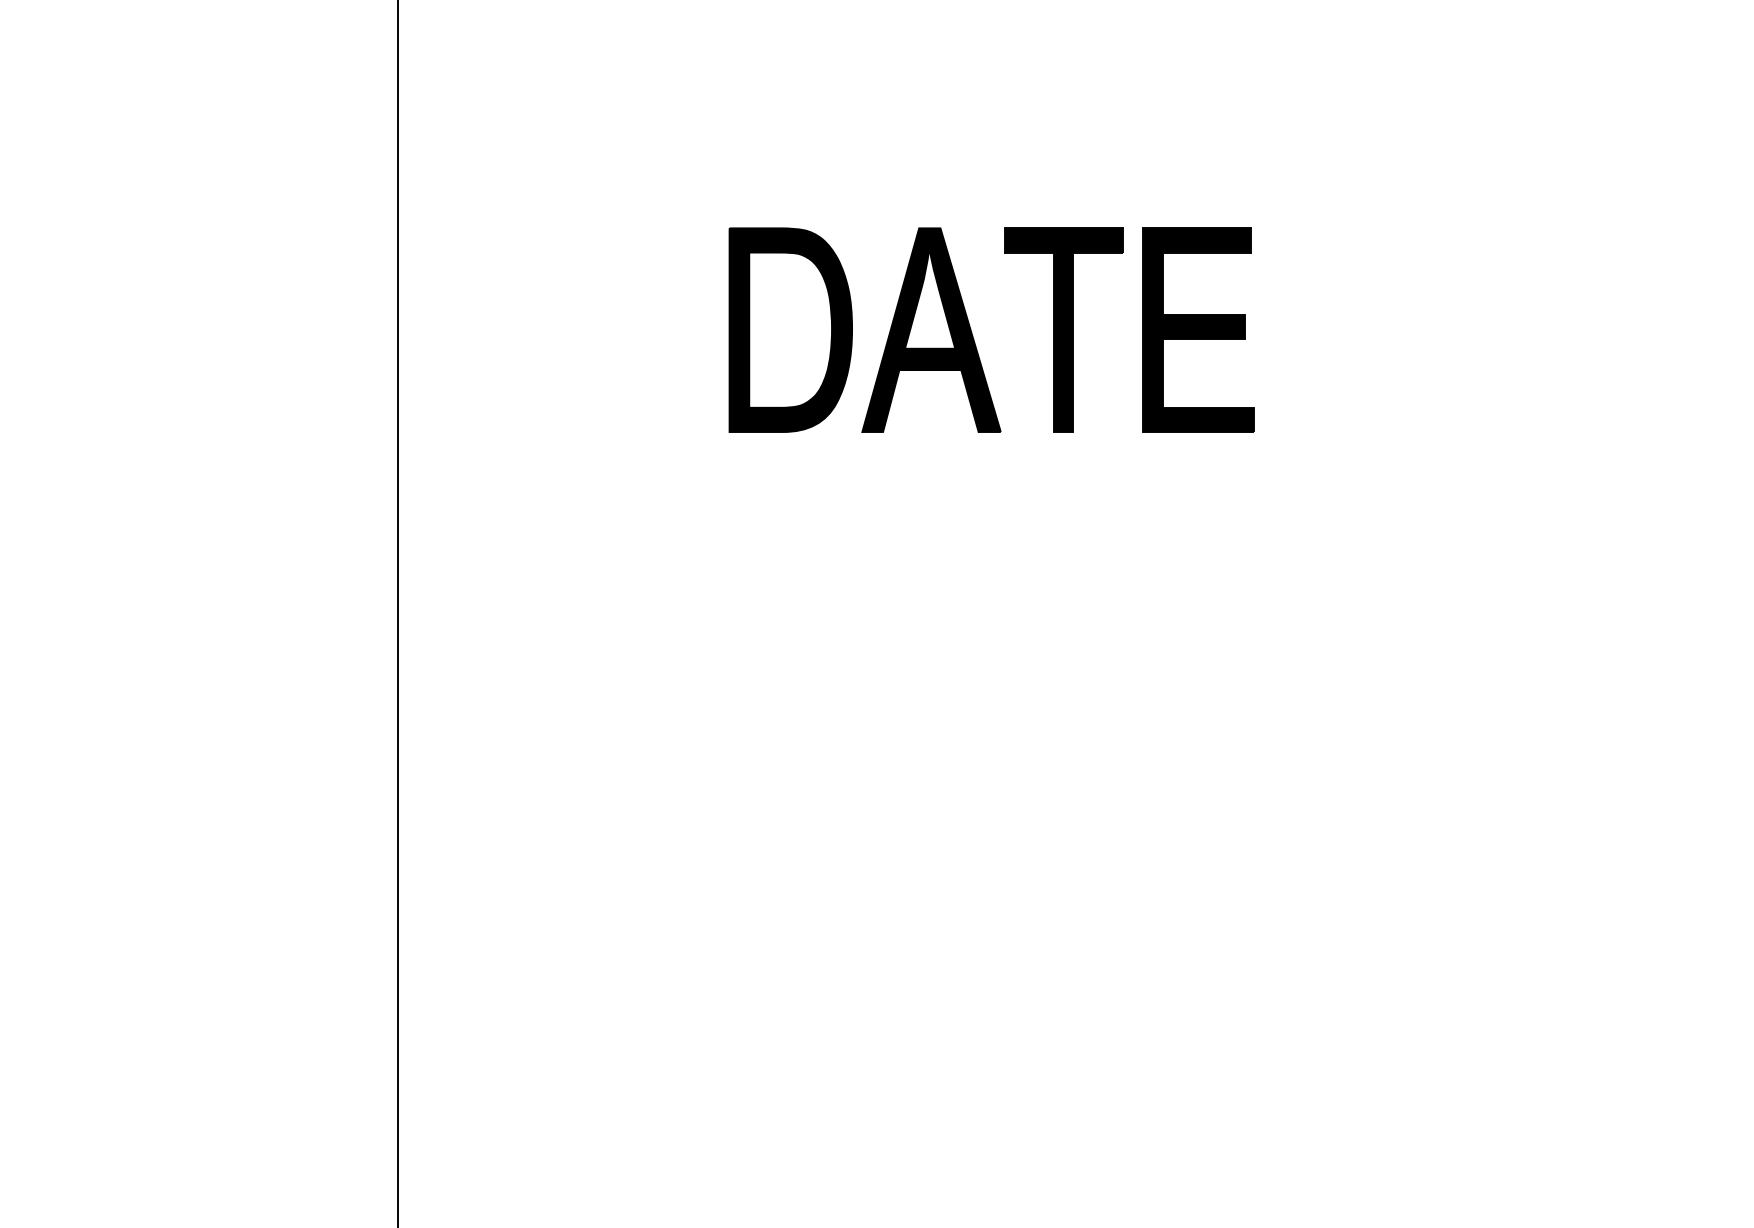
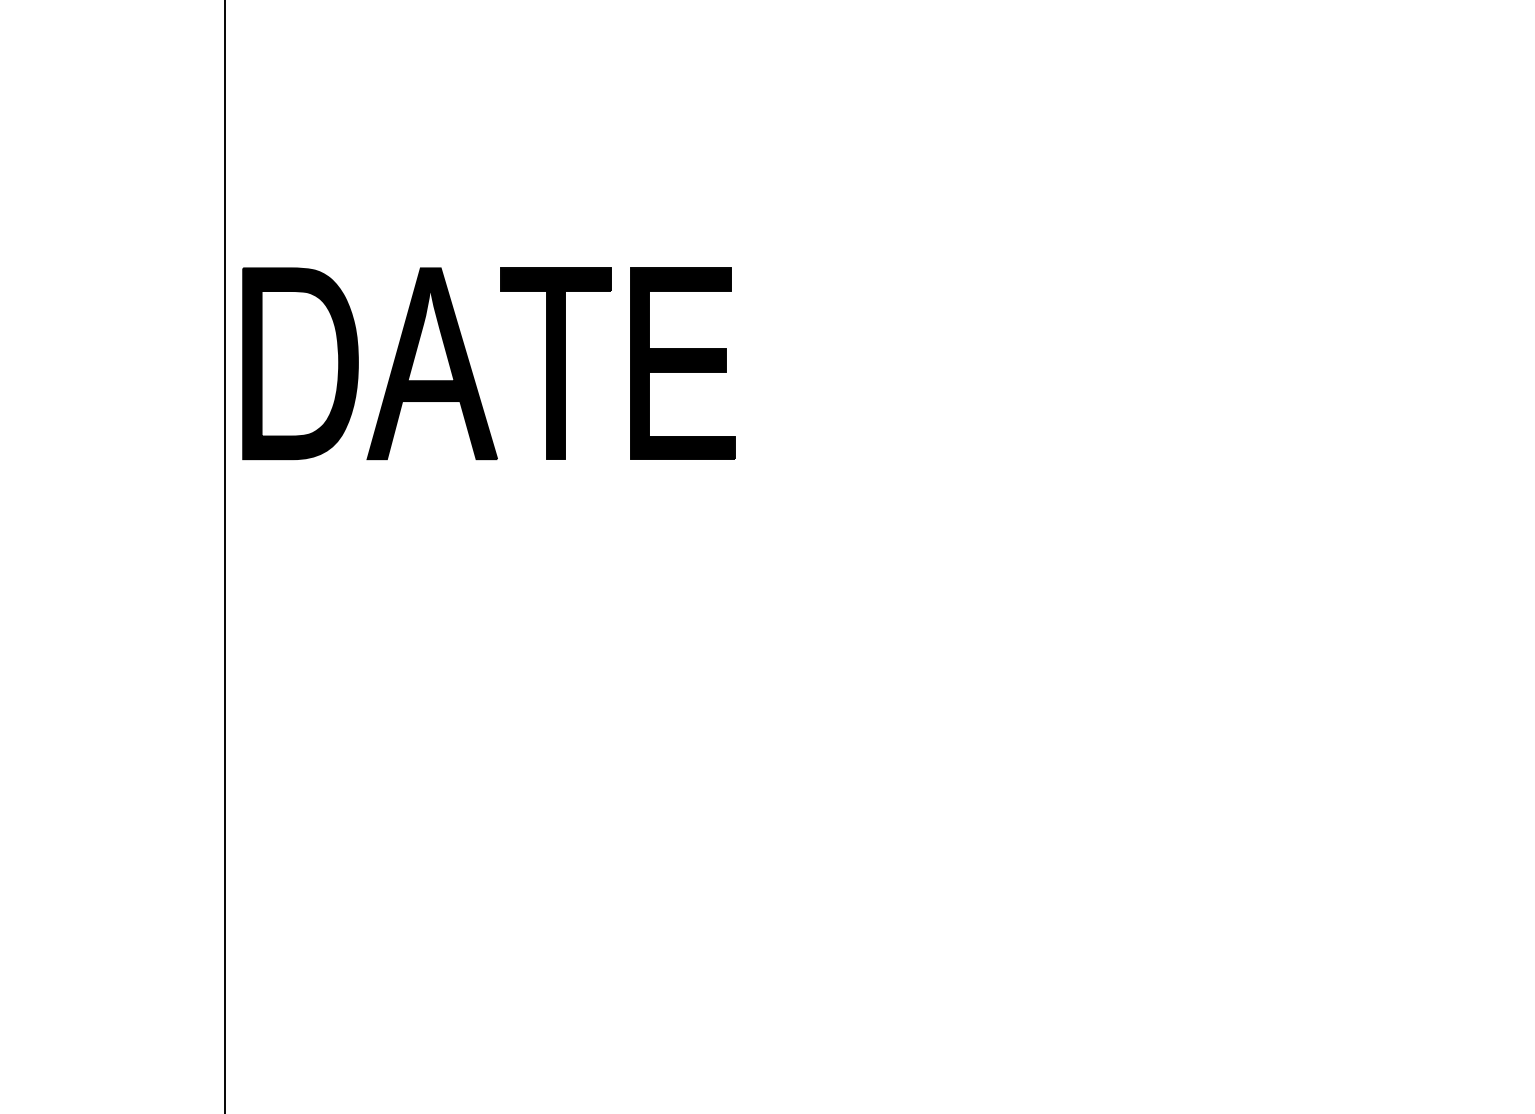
part: (973, 335) -> (471, 368), moved

